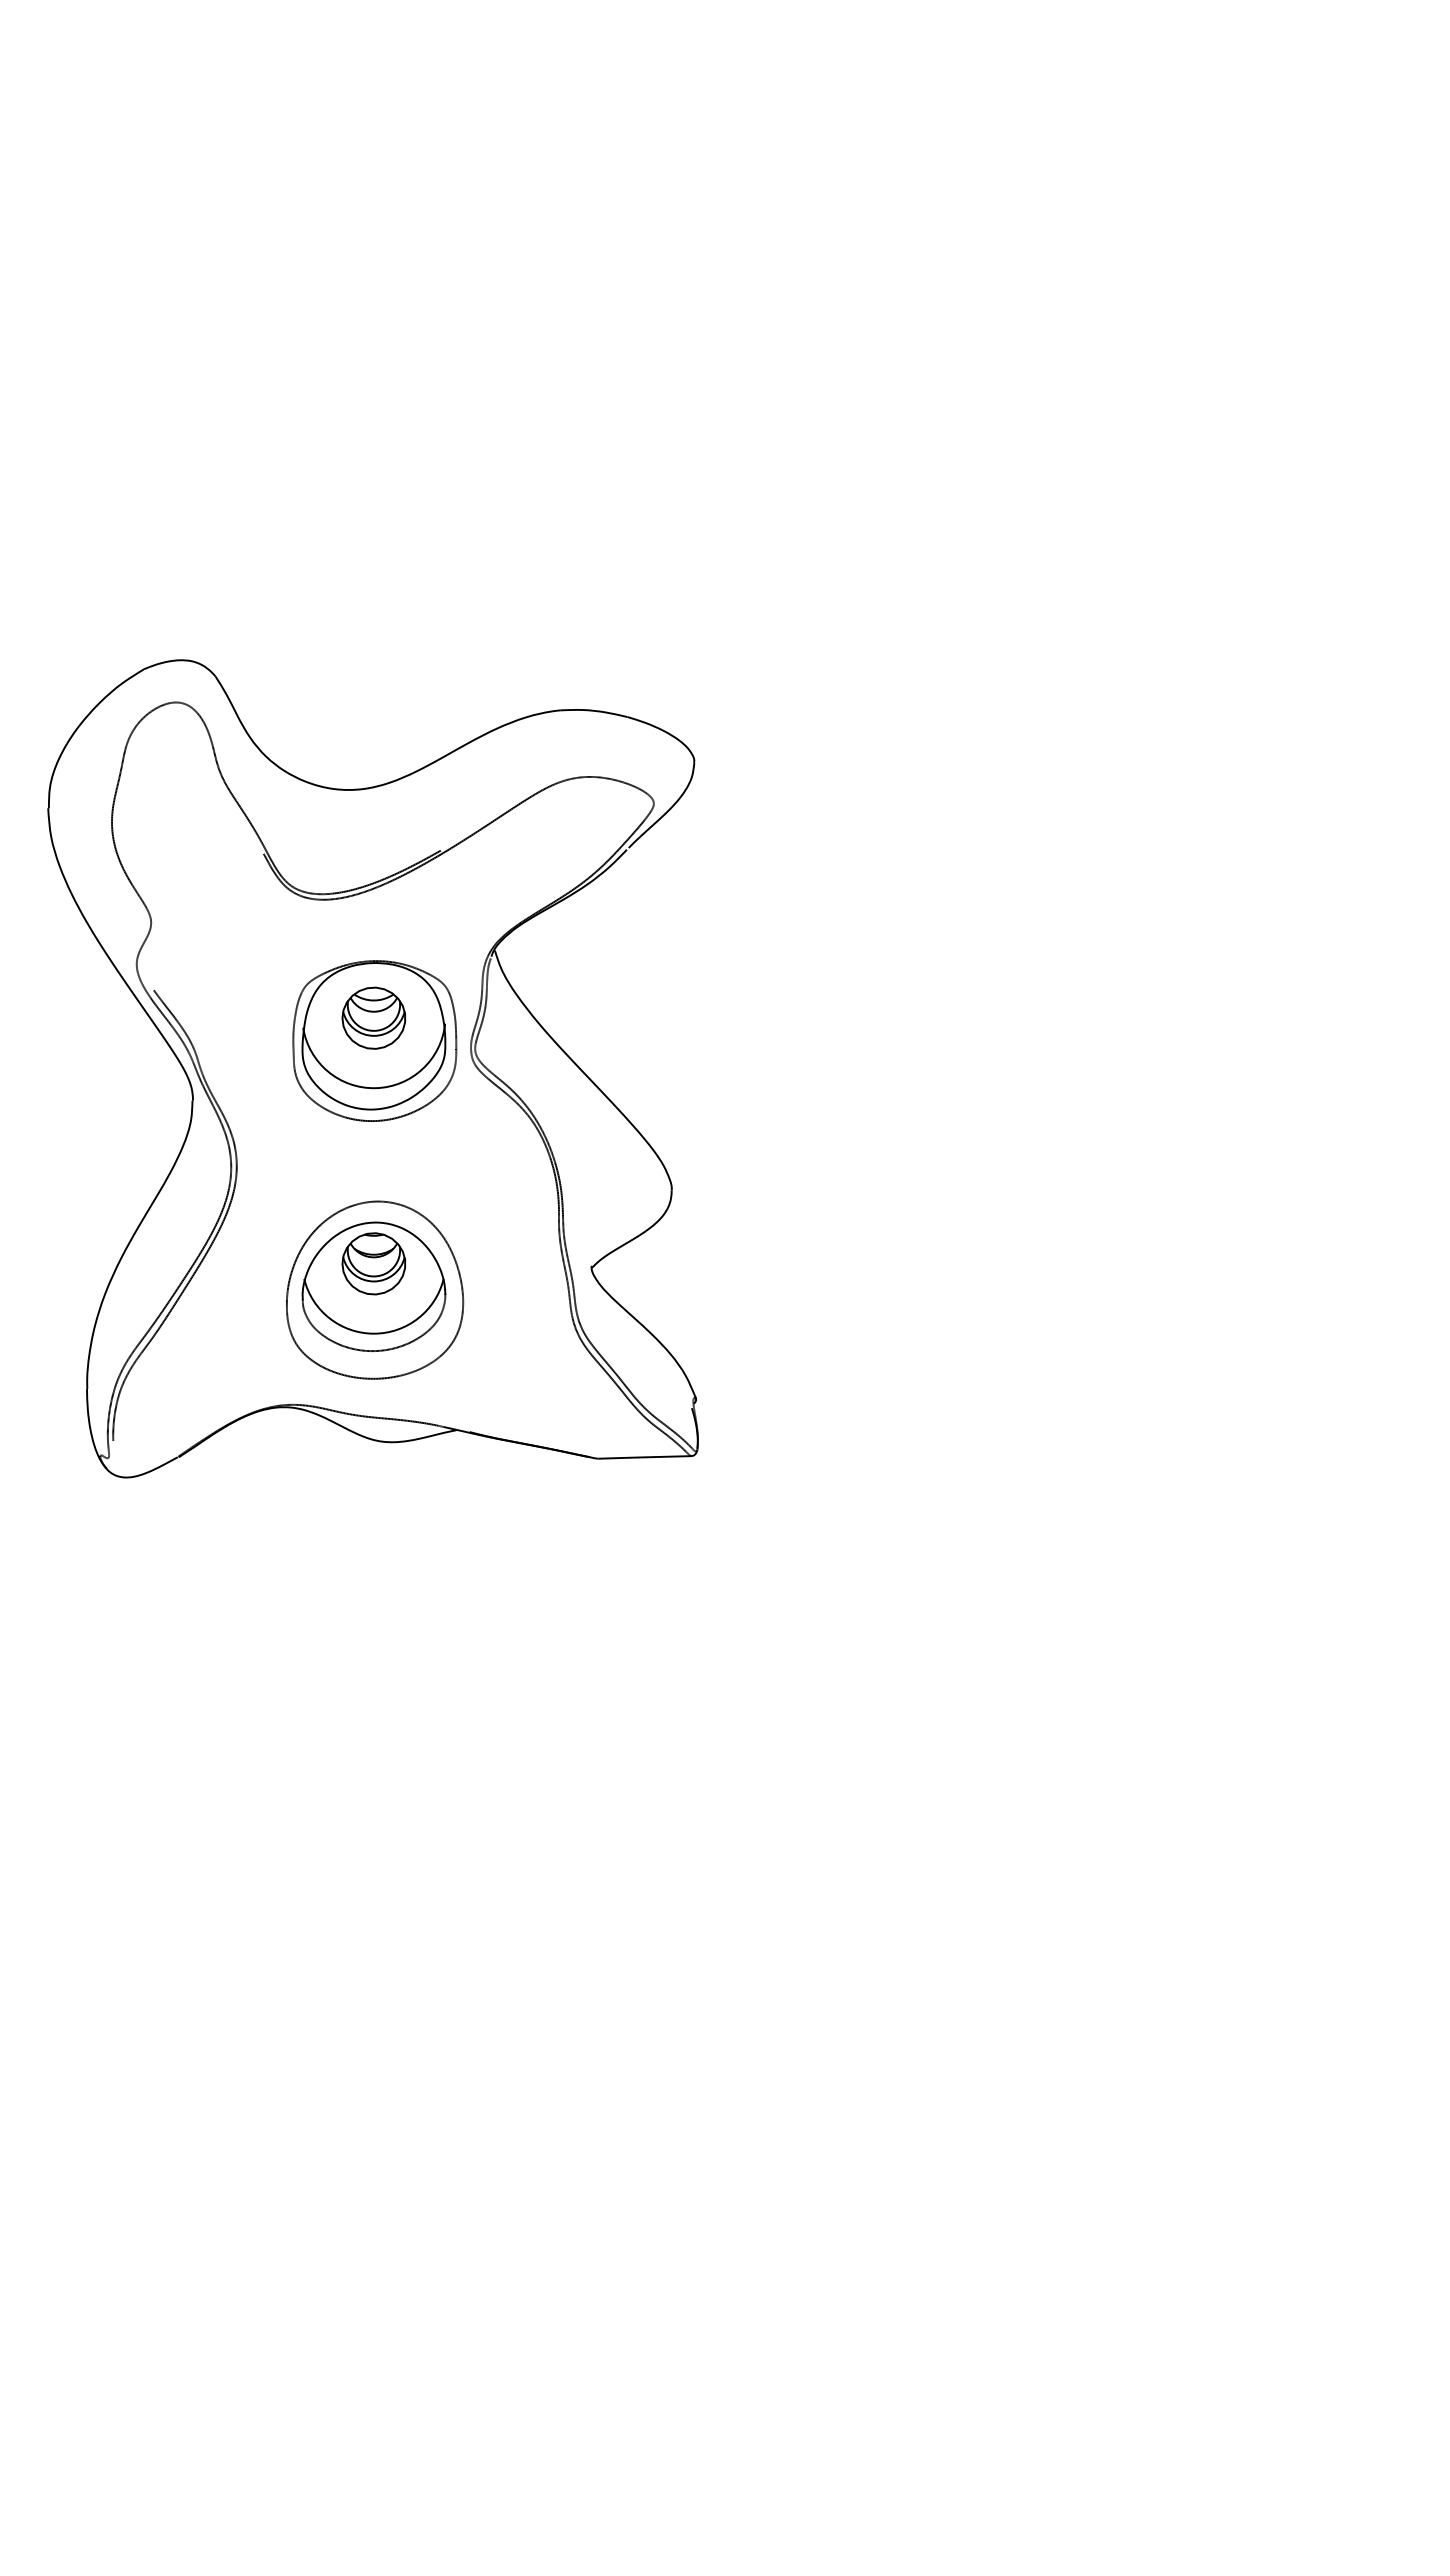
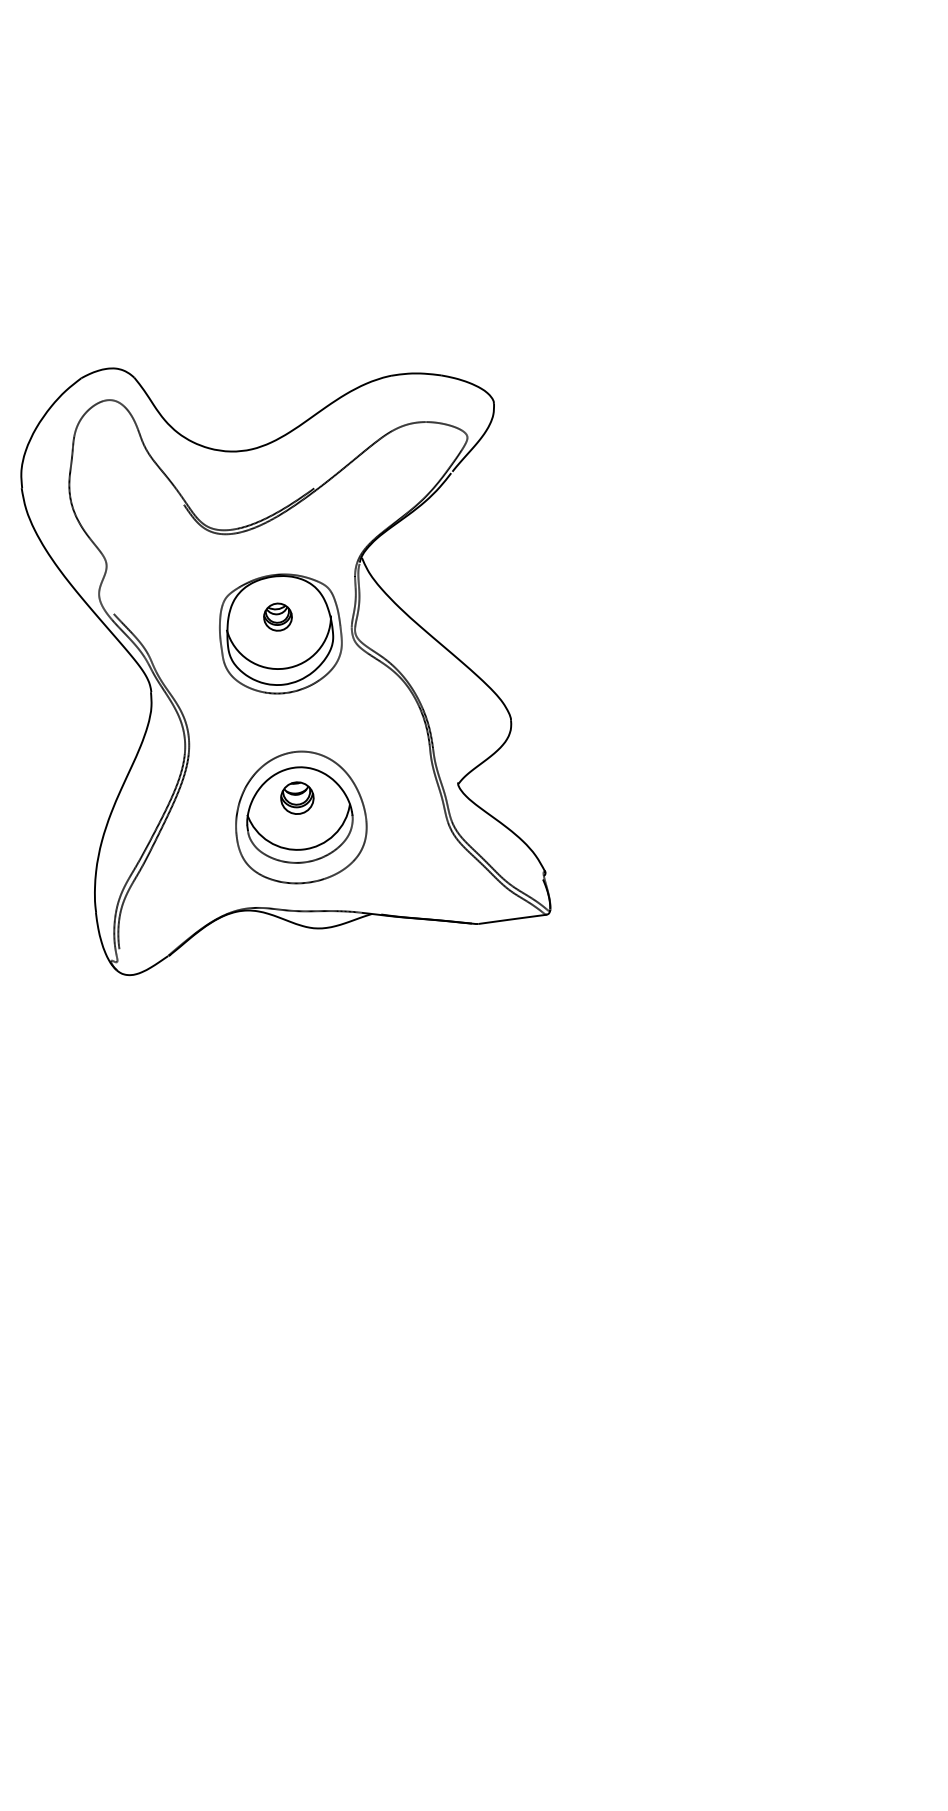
part: (373, 1017) -> (277, 616), size x0.6
part: (373, 1263) -> (297, 797), size x0.7

